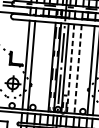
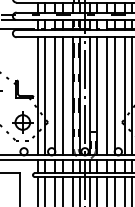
line: (39, 66) -> (55, 96), added
line: (44, 66) -> (62, 96), added
line: (70, 68) -> (97, 96), dashed -> solid
line: (78, 69) -> (107, 96), dashed -> solid
line: (83, 69) -> (114, 96), added

